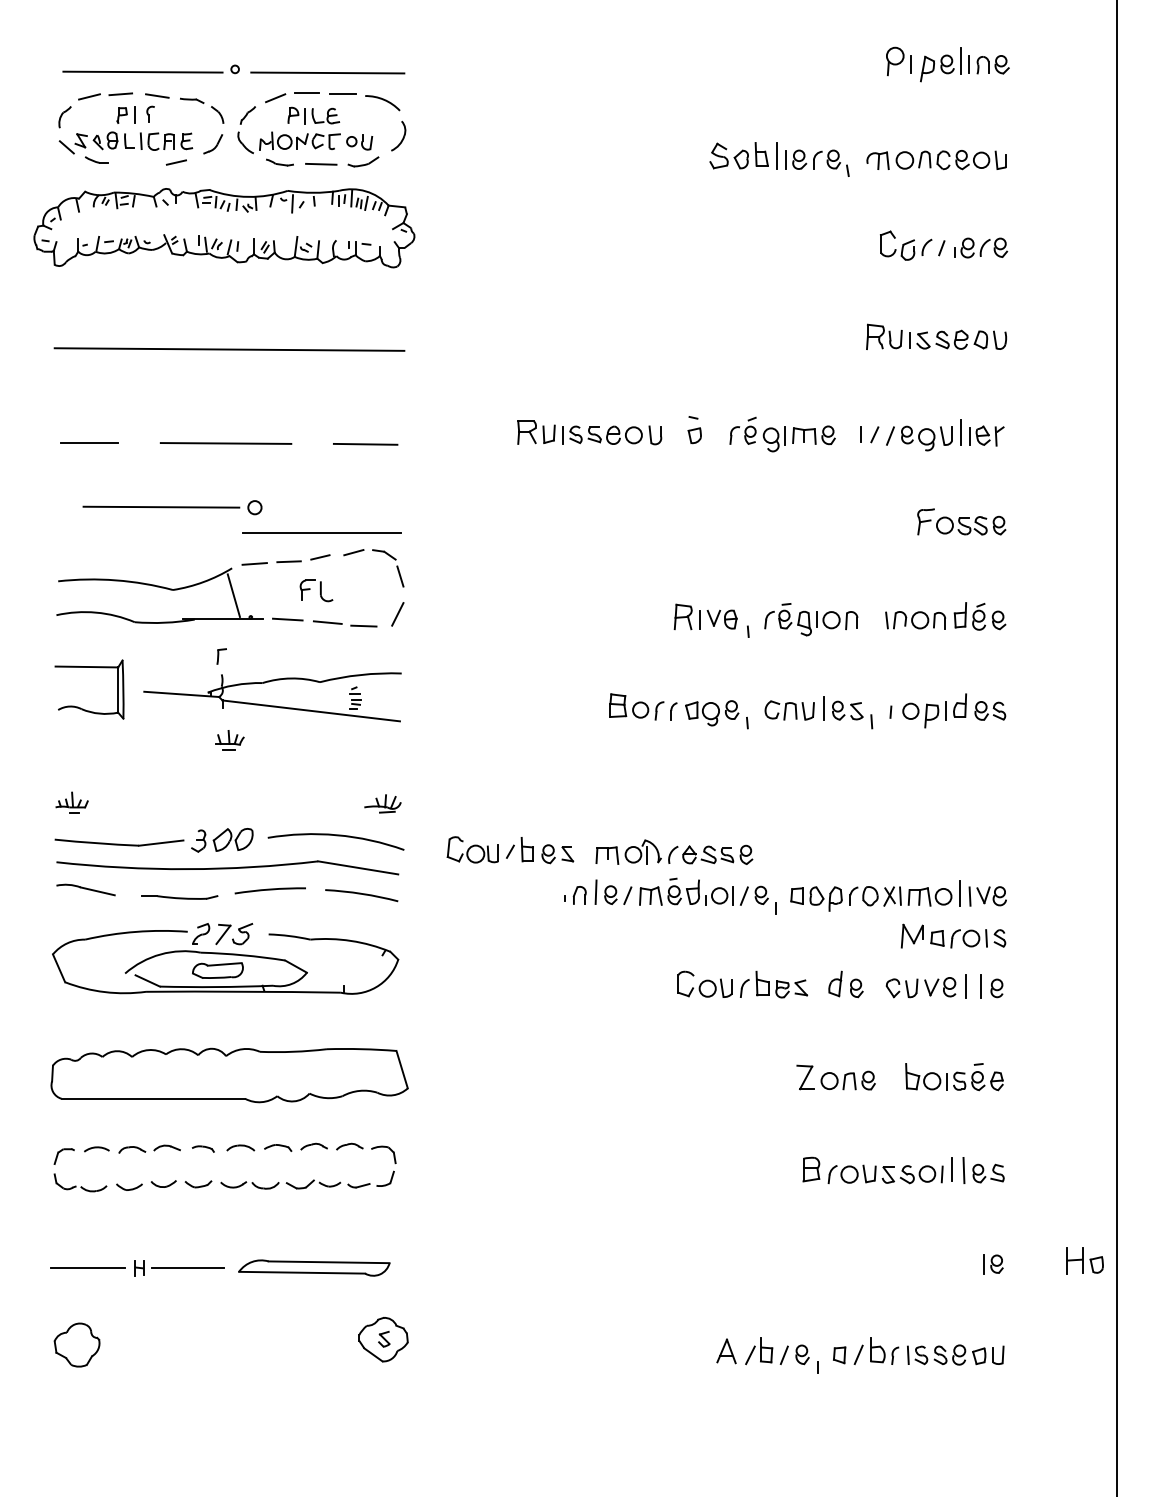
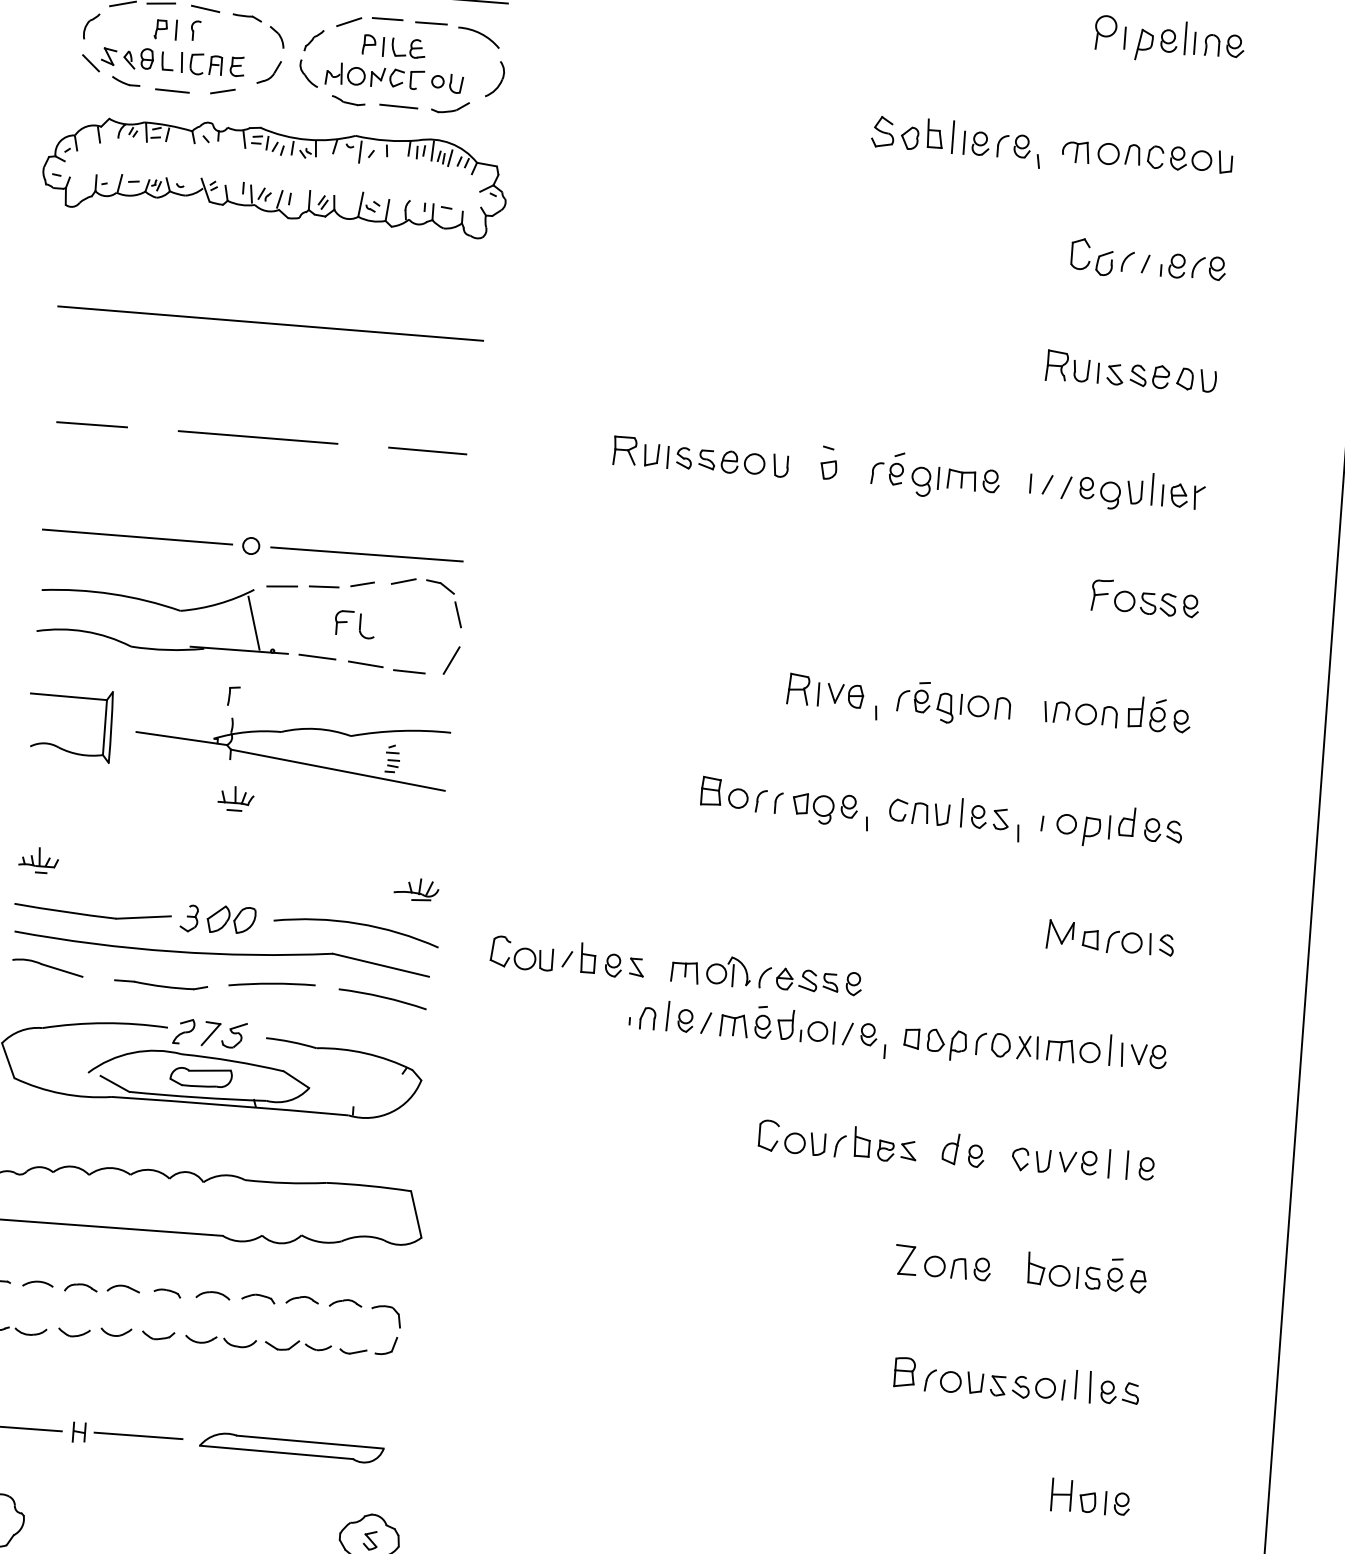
line: (134, 164) -> (171, 90), added
part: (172, 507) -> (151, 538), moved
part: (953, 935) -> (1110, 937), moved
part: (1084, 1260) -> (1073, 1495), moved

